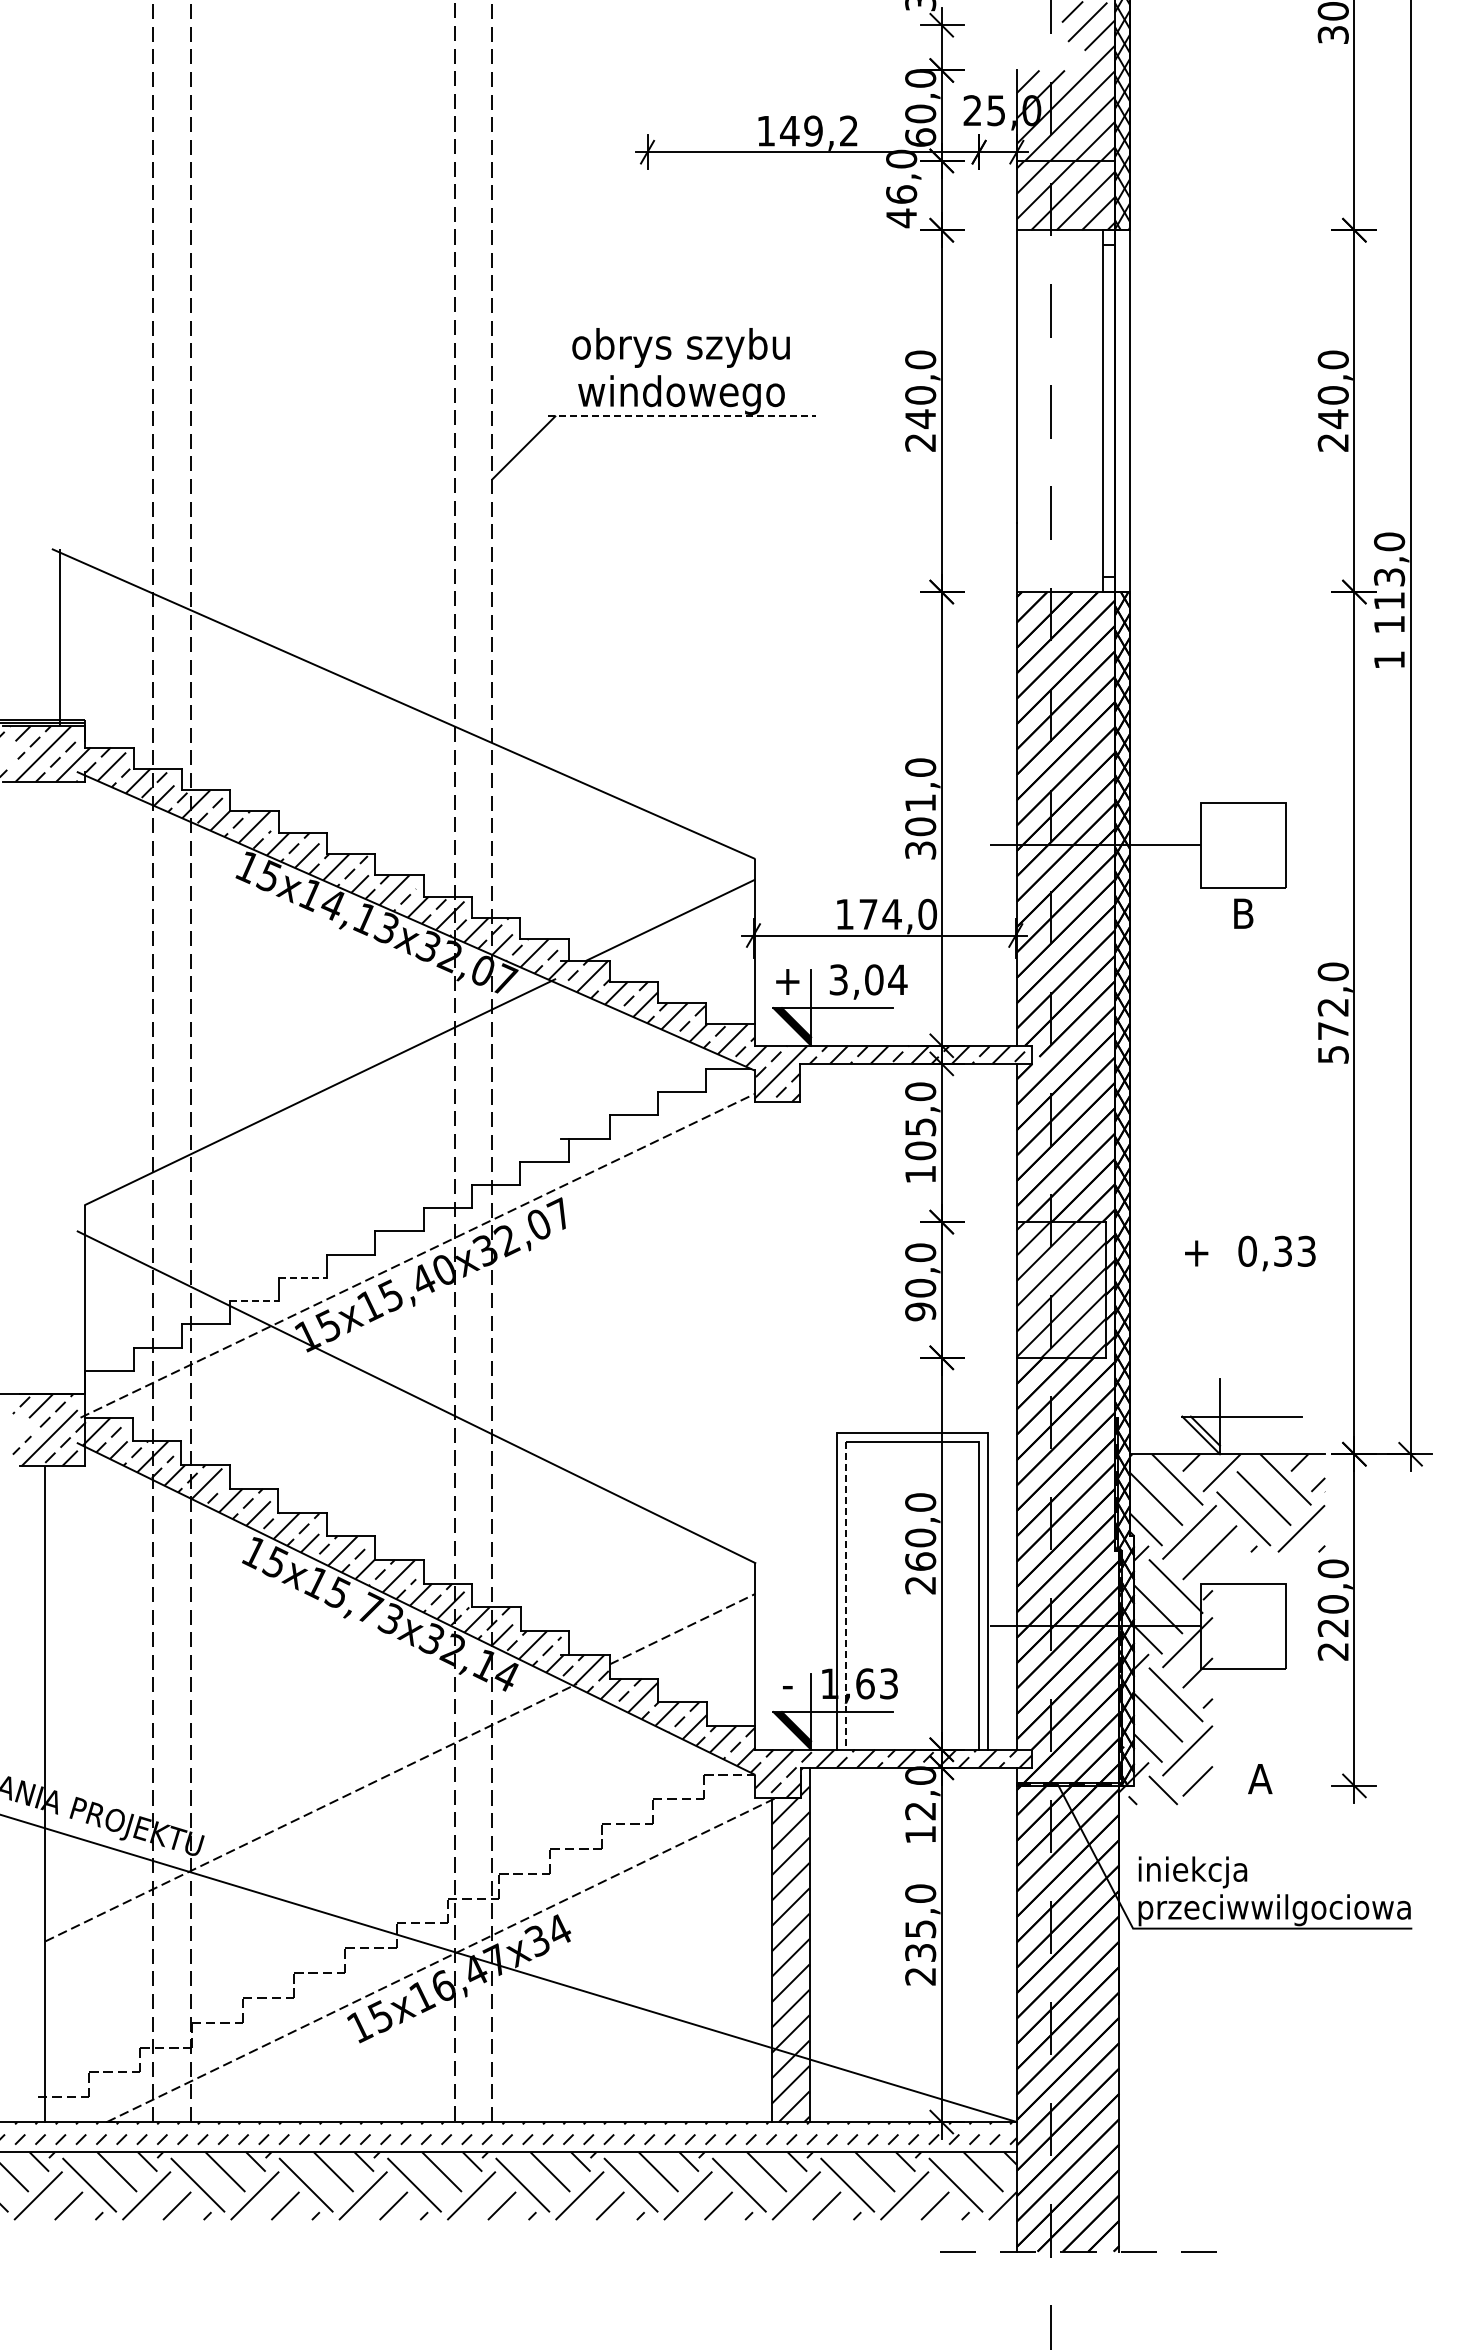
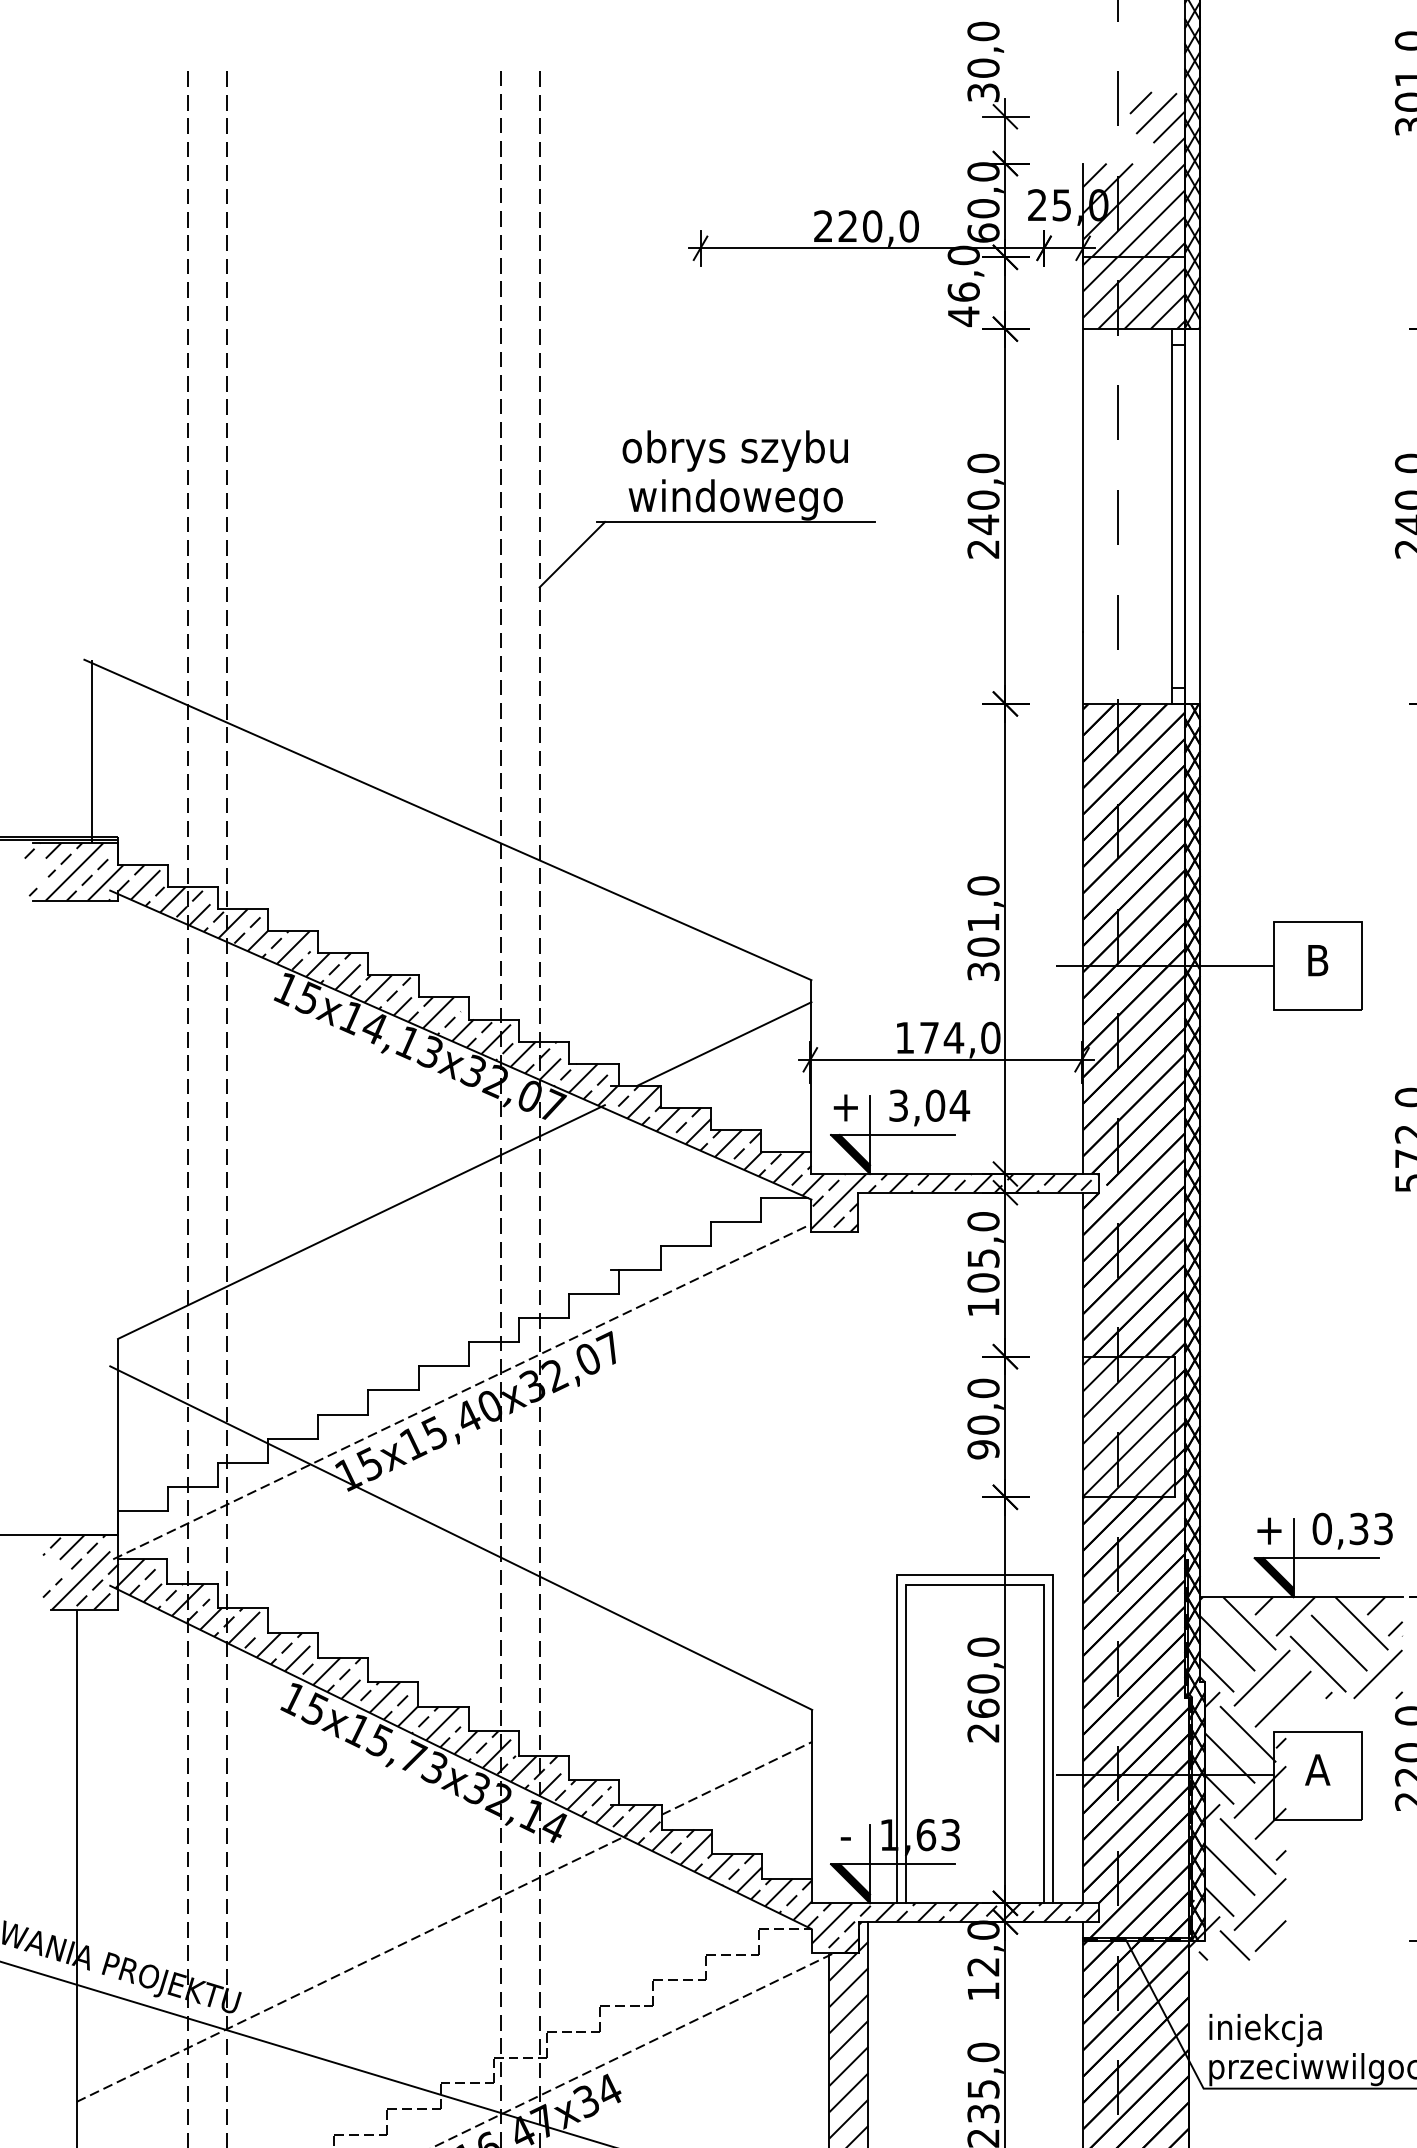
text: (807, 130) -> (866, 225), 149,2 -> 220,0
line: (681, 416) -> (735, 522), dashed -> solid
text: (1243, 913) -> (1317, 960), moved
text: (1250, 1253) -> (1325, 1531), moved
line: (303, 1277) -> (344, 1414), dashed -> solid
line: (254, 1301) -> (293, 1438), dashed -> solid
fill: (1201, 1435) -> (1274, 1577), added
line: (846, 1595) -> (906, 1743), dashed -> solid
text: (1260, 1779) -> (1317, 1770), moved

